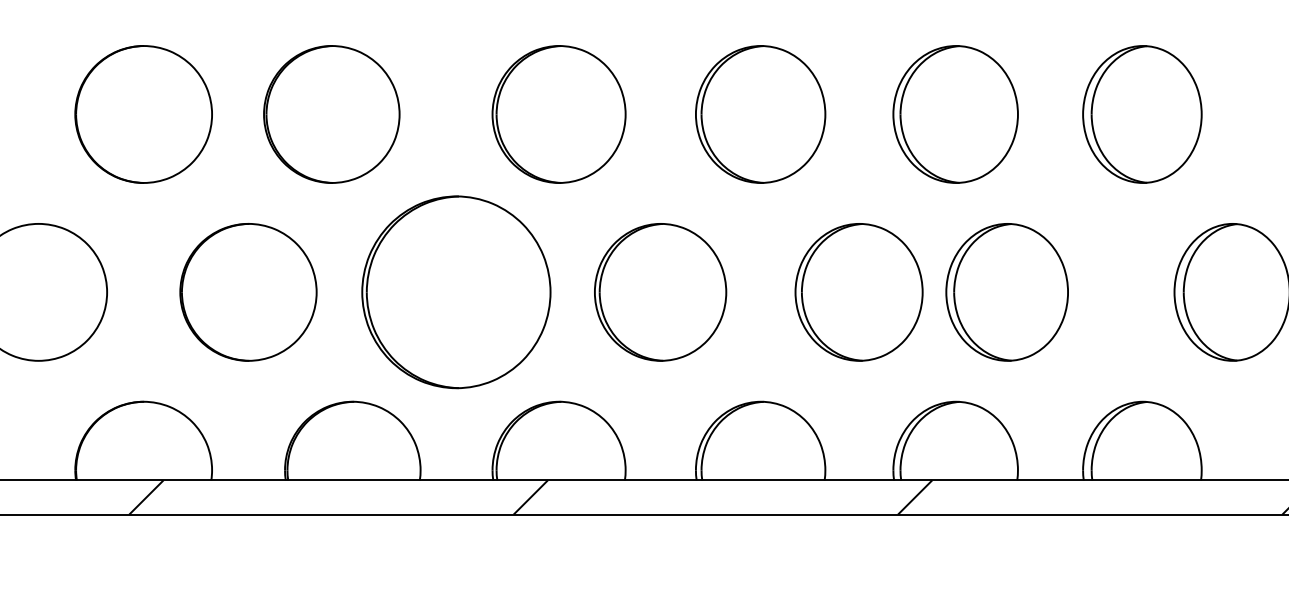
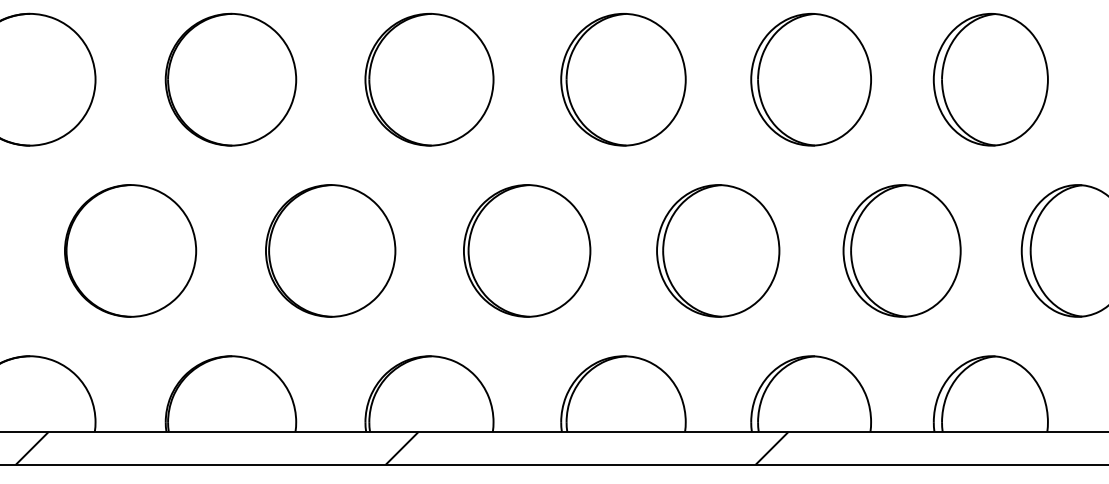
part: (331, 114) -> (230, 79), moved
part: (456, 292) -> (330, 251), size x0.71
part: (1006, 292) -> (901, 251), moved

